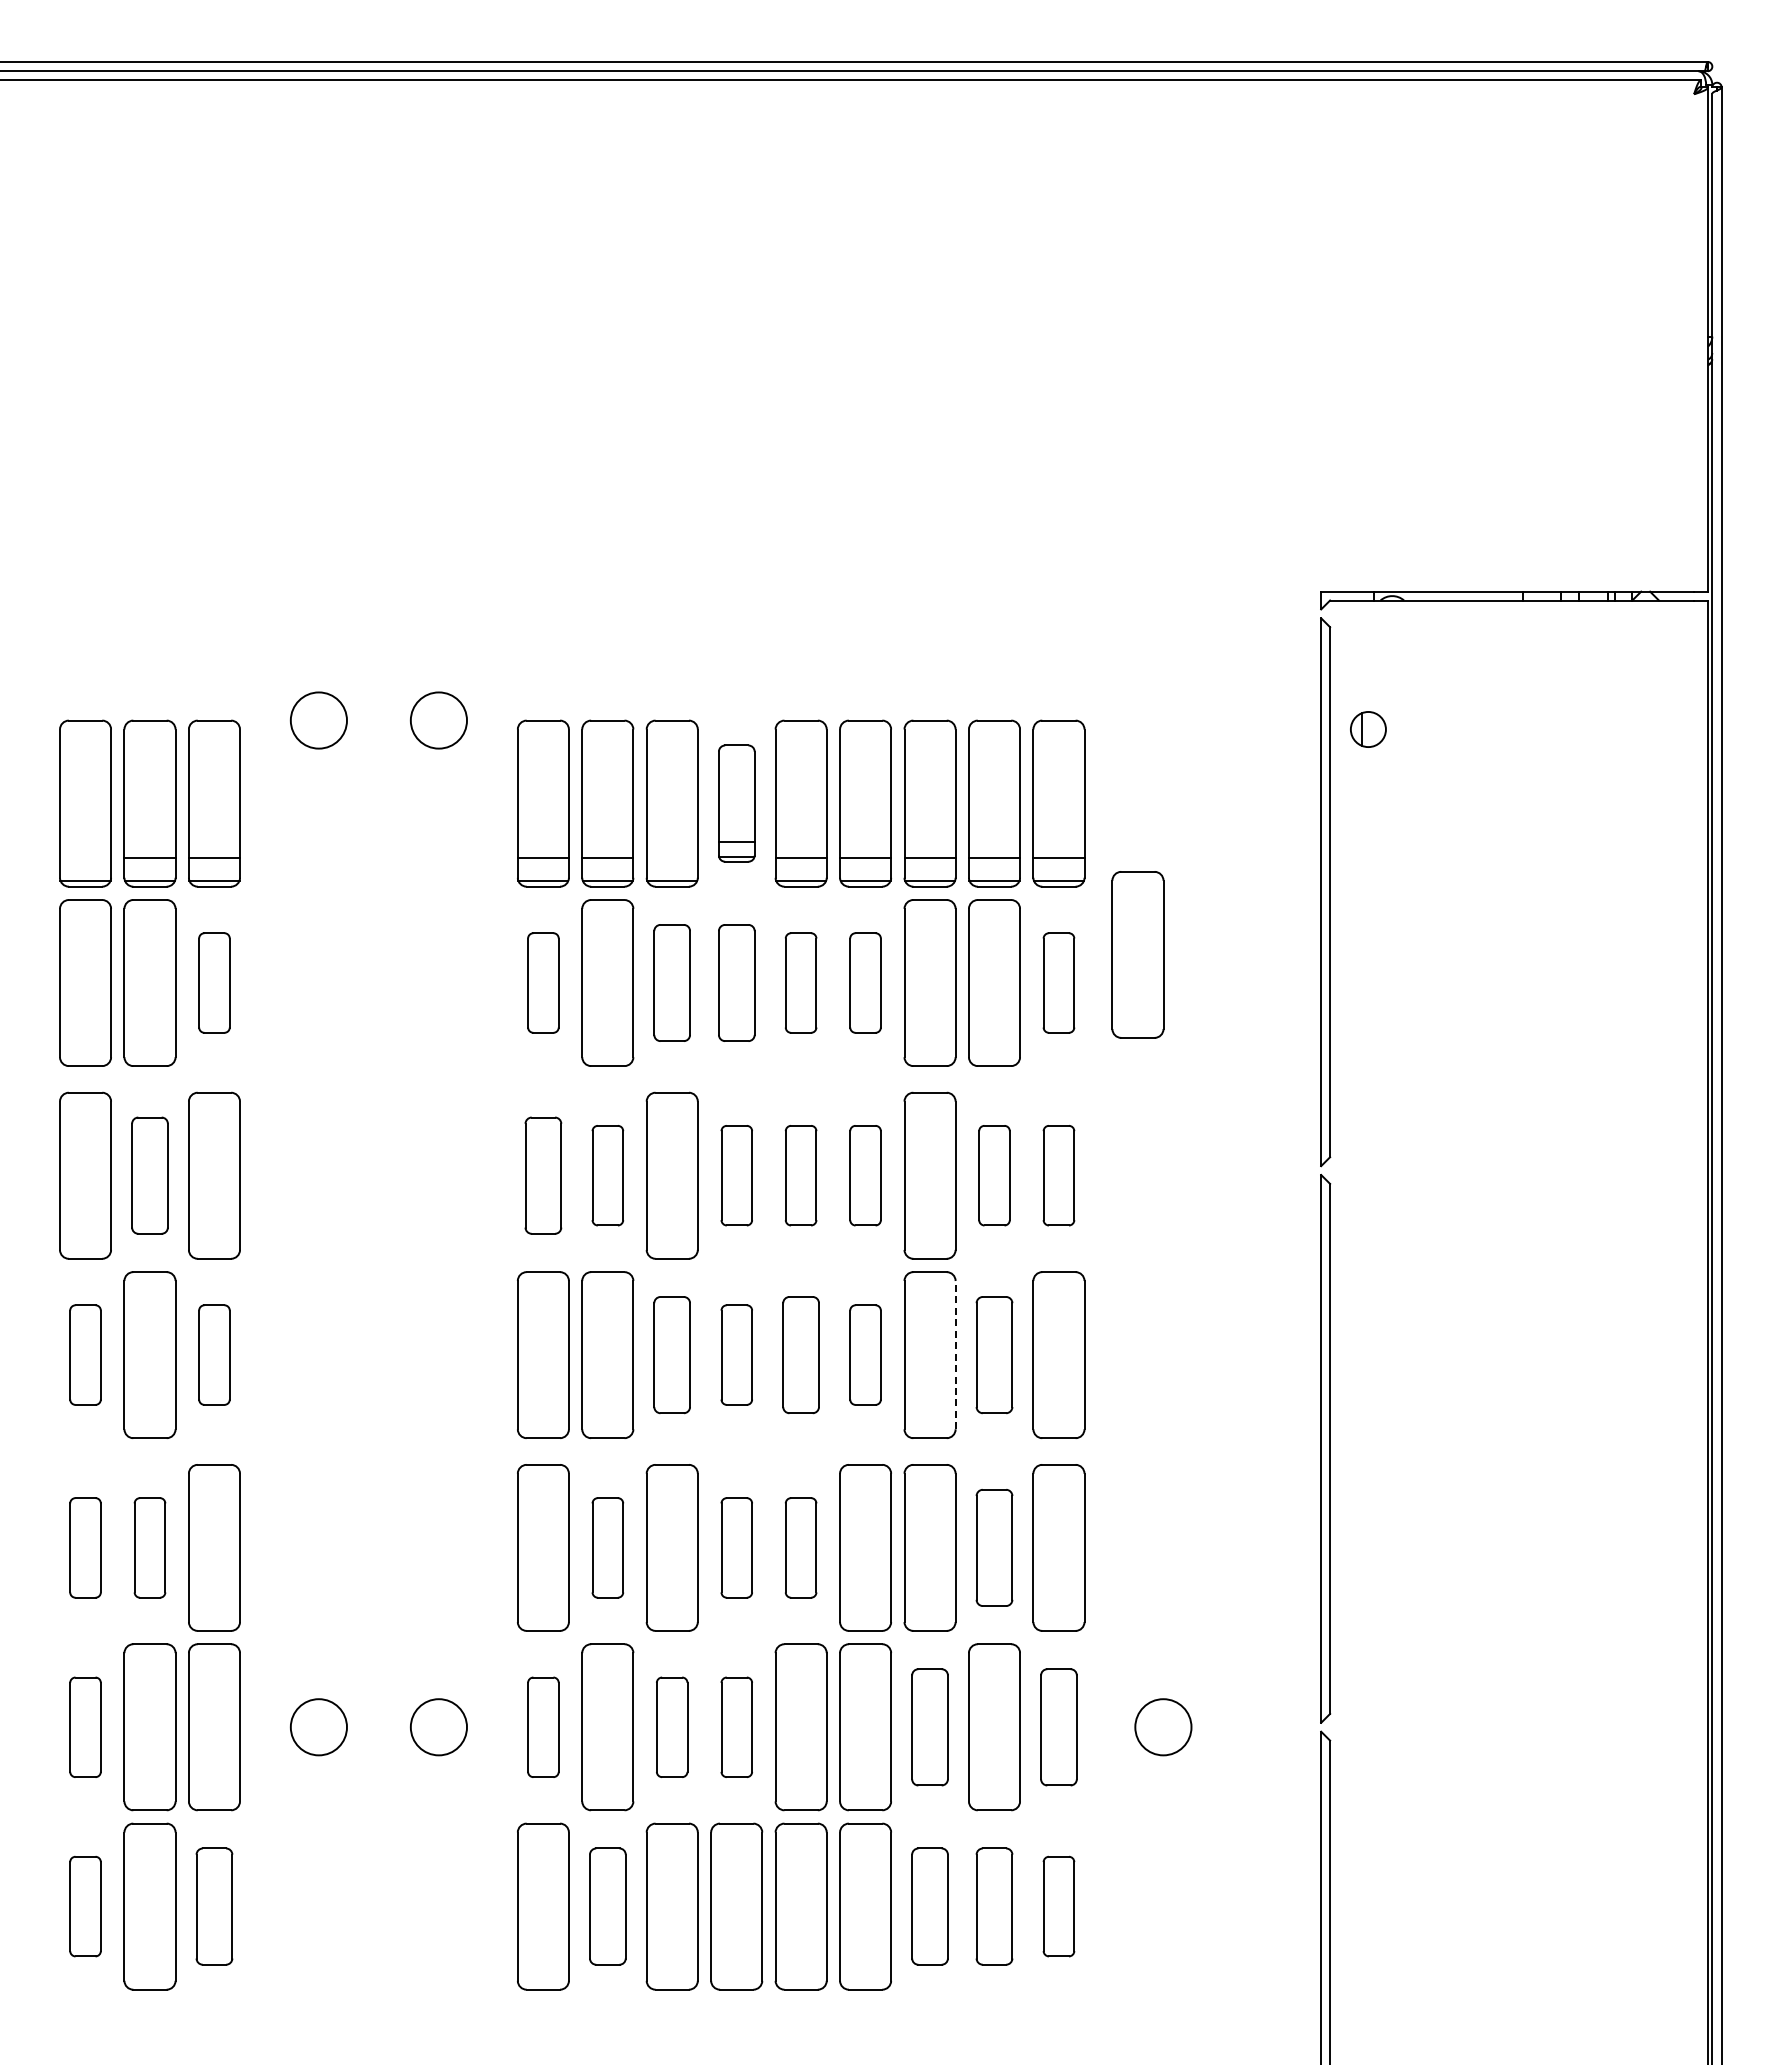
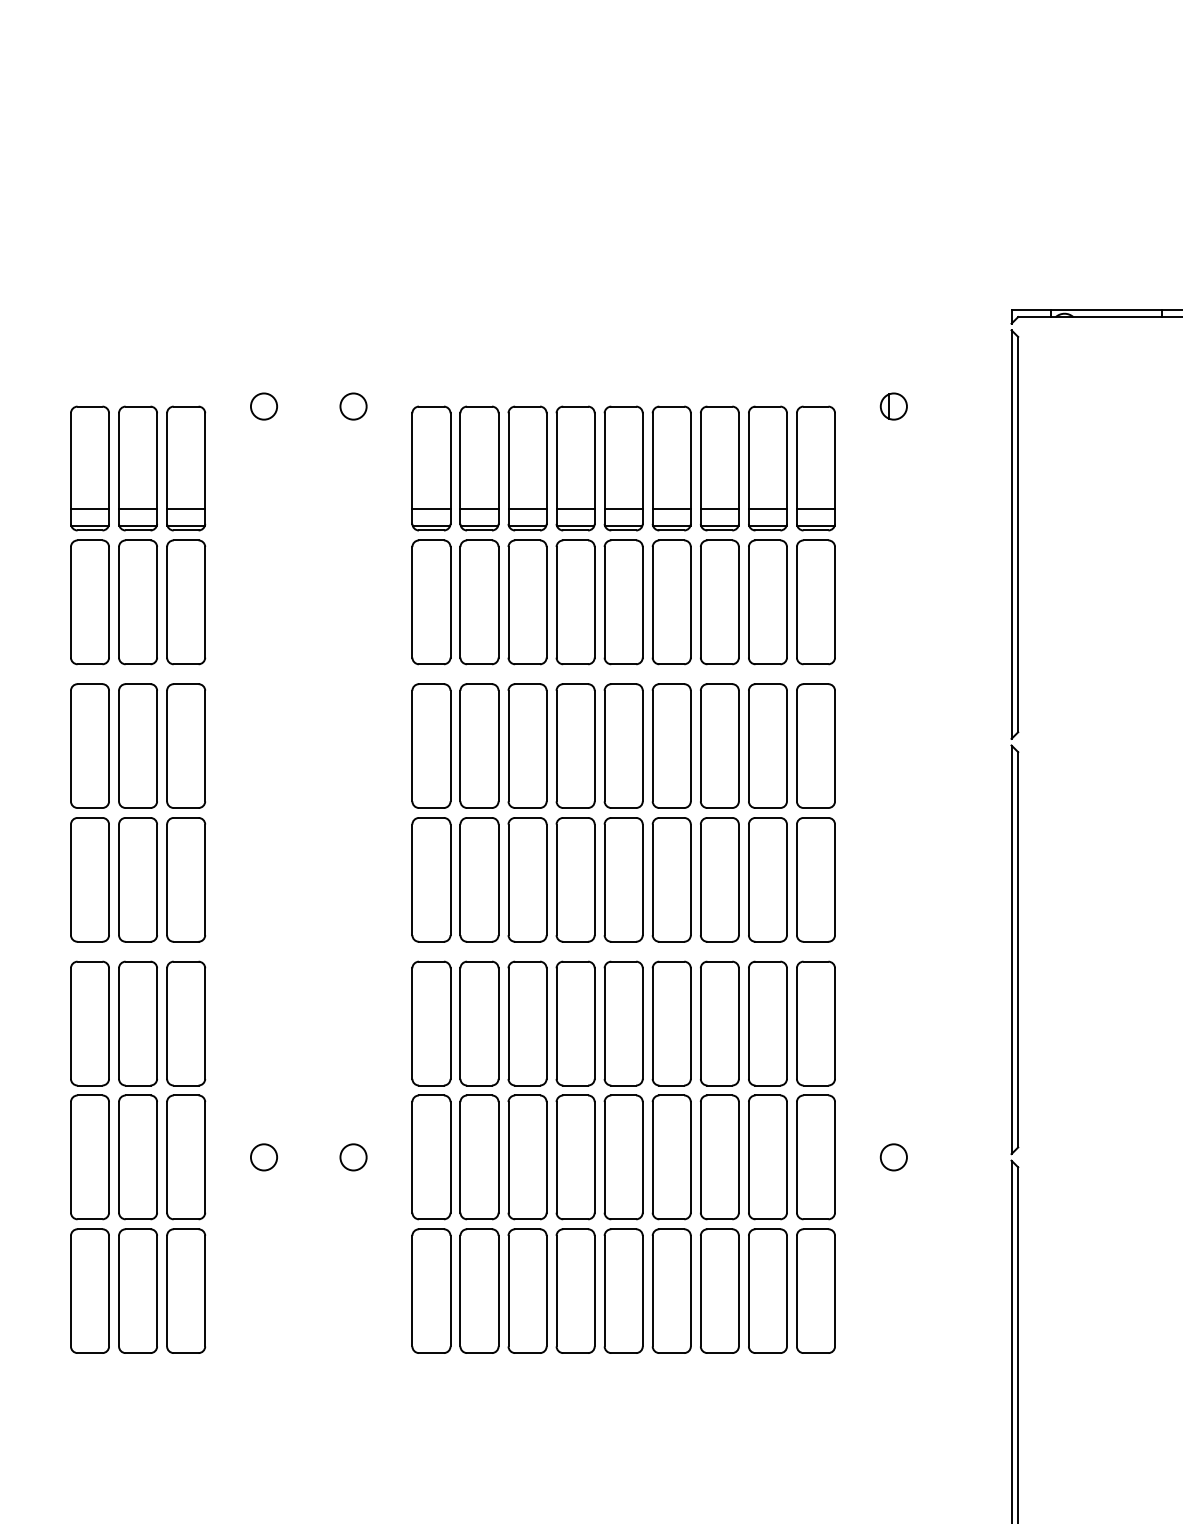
circle: (318, 720) -> (263, 406), size x0.62
circle: (438, 720) -> (353, 406), size x0.62
part: (1368, 729) -> (893, 406), moved
part: (736, 803) -> (575, 468), size x1.43
line: (85, 858) -> (89, 509), added
line: (671, 858) -> (527, 509), added
part: (1137, 954) -> (874, 581), removed
part: (214, 982) -> (186, 601), size x1.67
part: (543, 982) -> (431, 601), size x1.67
part: (671, 982) -> (527, 601), size x1.43
part: (736, 982) -> (575, 601), size x1.43
part: (800, 982) -> (623, 601), size x1.67
part: (865, 982) -> (671, 601), size x1.67
part: (1058, 982) -> (815, 601), size x1.67
part: (149, 1175) -> (137, 745), size x1.43
part: (543, 1175) -> (431, 745), size x1.43
part: (607, 1175) -> (479, 745), size x1.67
part: (736, 1175) -> (575, 745), size x1.67
part: (800, 1175) -> (623, 745), size x1.67
part: (865, 1175) -> (671, 745), size x1.67
part: (994, 1175) -> (767, 745), size x1.67
part: (1058, 1175) -> (815, 745), size x1.67
part: (85, 1354) -> (89, 879), size x1.67
part: (214, 1354) -> (186, 879), size x1.67
part: (671, 1354) -> (527, 879), size x1.43
part: (736, 1354) -> (575, 879), size x1.67
part: (800, 1354) -> (623, 879), size x1.43
part: (865, 1354) -> (671, 879), size x1.67
line: (955, 1354) -> (738, 879), dashed -> solid
part: (994, 1354) -> (767, 879), size x1.43
part: (85, 1547) -> (89, 1023), size x1.67
part: (149, 1547) -> (137, 1023), size x1.67
part: (607, 1547) -> (479, 1023), size x1.67
part: (736, 1547) -> (575, 1023), size x1.67
part: (800, 1547) -> (623, 1023), size x1.67
part: (994, 1547) -> (767, 1023), size x1.43
circle: (318, 1726) -> (263, 1156), size x0.62
circle: (438, 1726) -> (353, 1156), size x0.62
circle: (1162, 1726) -> (893, 1156), size x0.62
part: (85, 1727) -> (89, 1157), size x1.67
part: (543, 1727) -> (431, 1157), size x1.67
part: (671, 1727) -> (527, 1157), size x1.67
part: (736, 1727) -> (575, 1157), size x1.67
part: (929, 1727) -> (719, 1157), size x1.43
part: (1058, 1727) -> (815, 1157), size x1.43
part: (85, 1906) -> (89, 1291), size x1.67
part: (214, 1906) -> (186, 1291), size x1.43
part: (607, 1906) -> (479, 1291), size x1.43
part: (929, 1906) -> (719, 1291), size x1.43
part: (994, 1906) -> (767, 1291), size x1.43
part: (1058, 1906) -> (815, 1291), size x1.67

